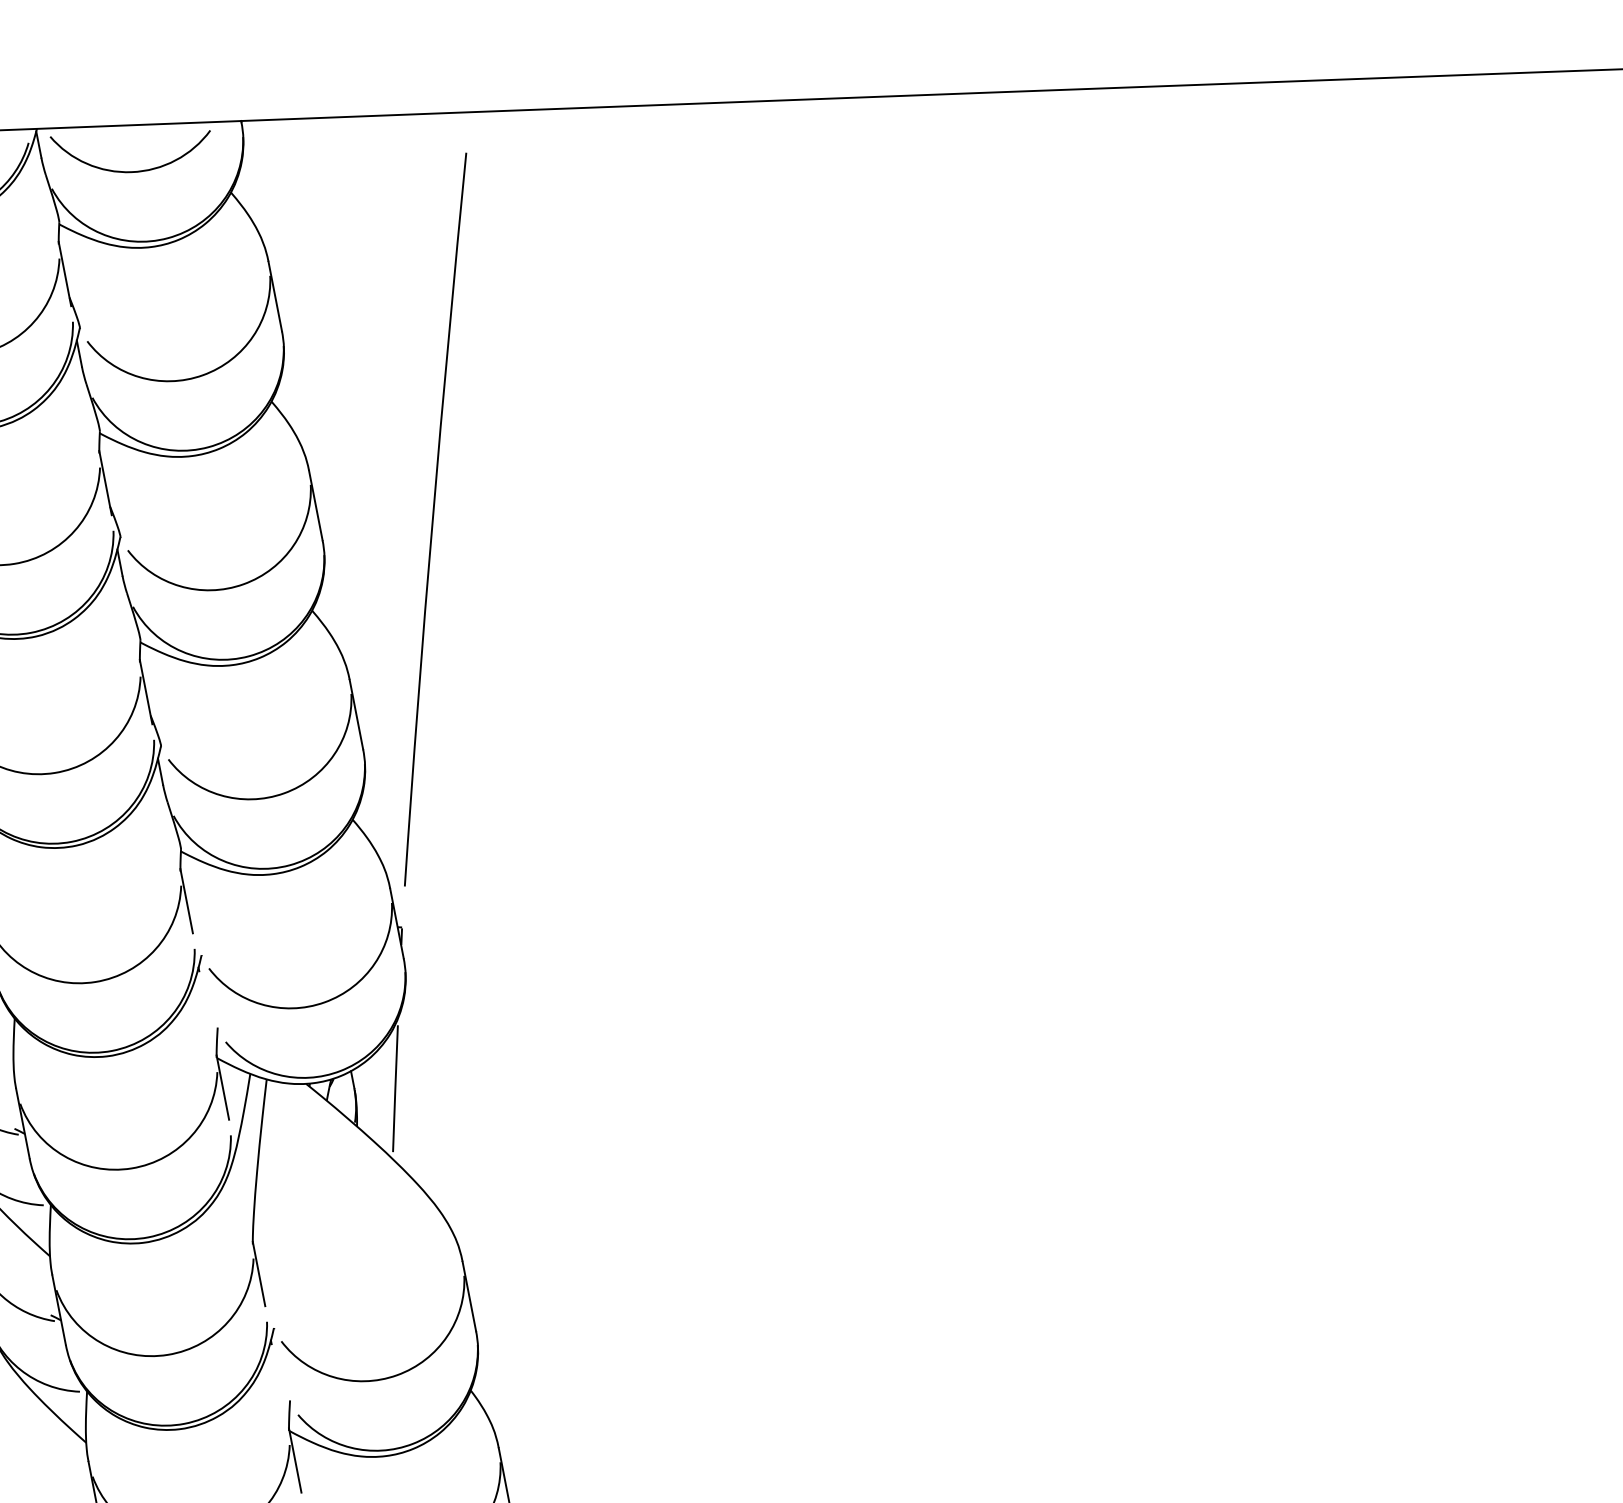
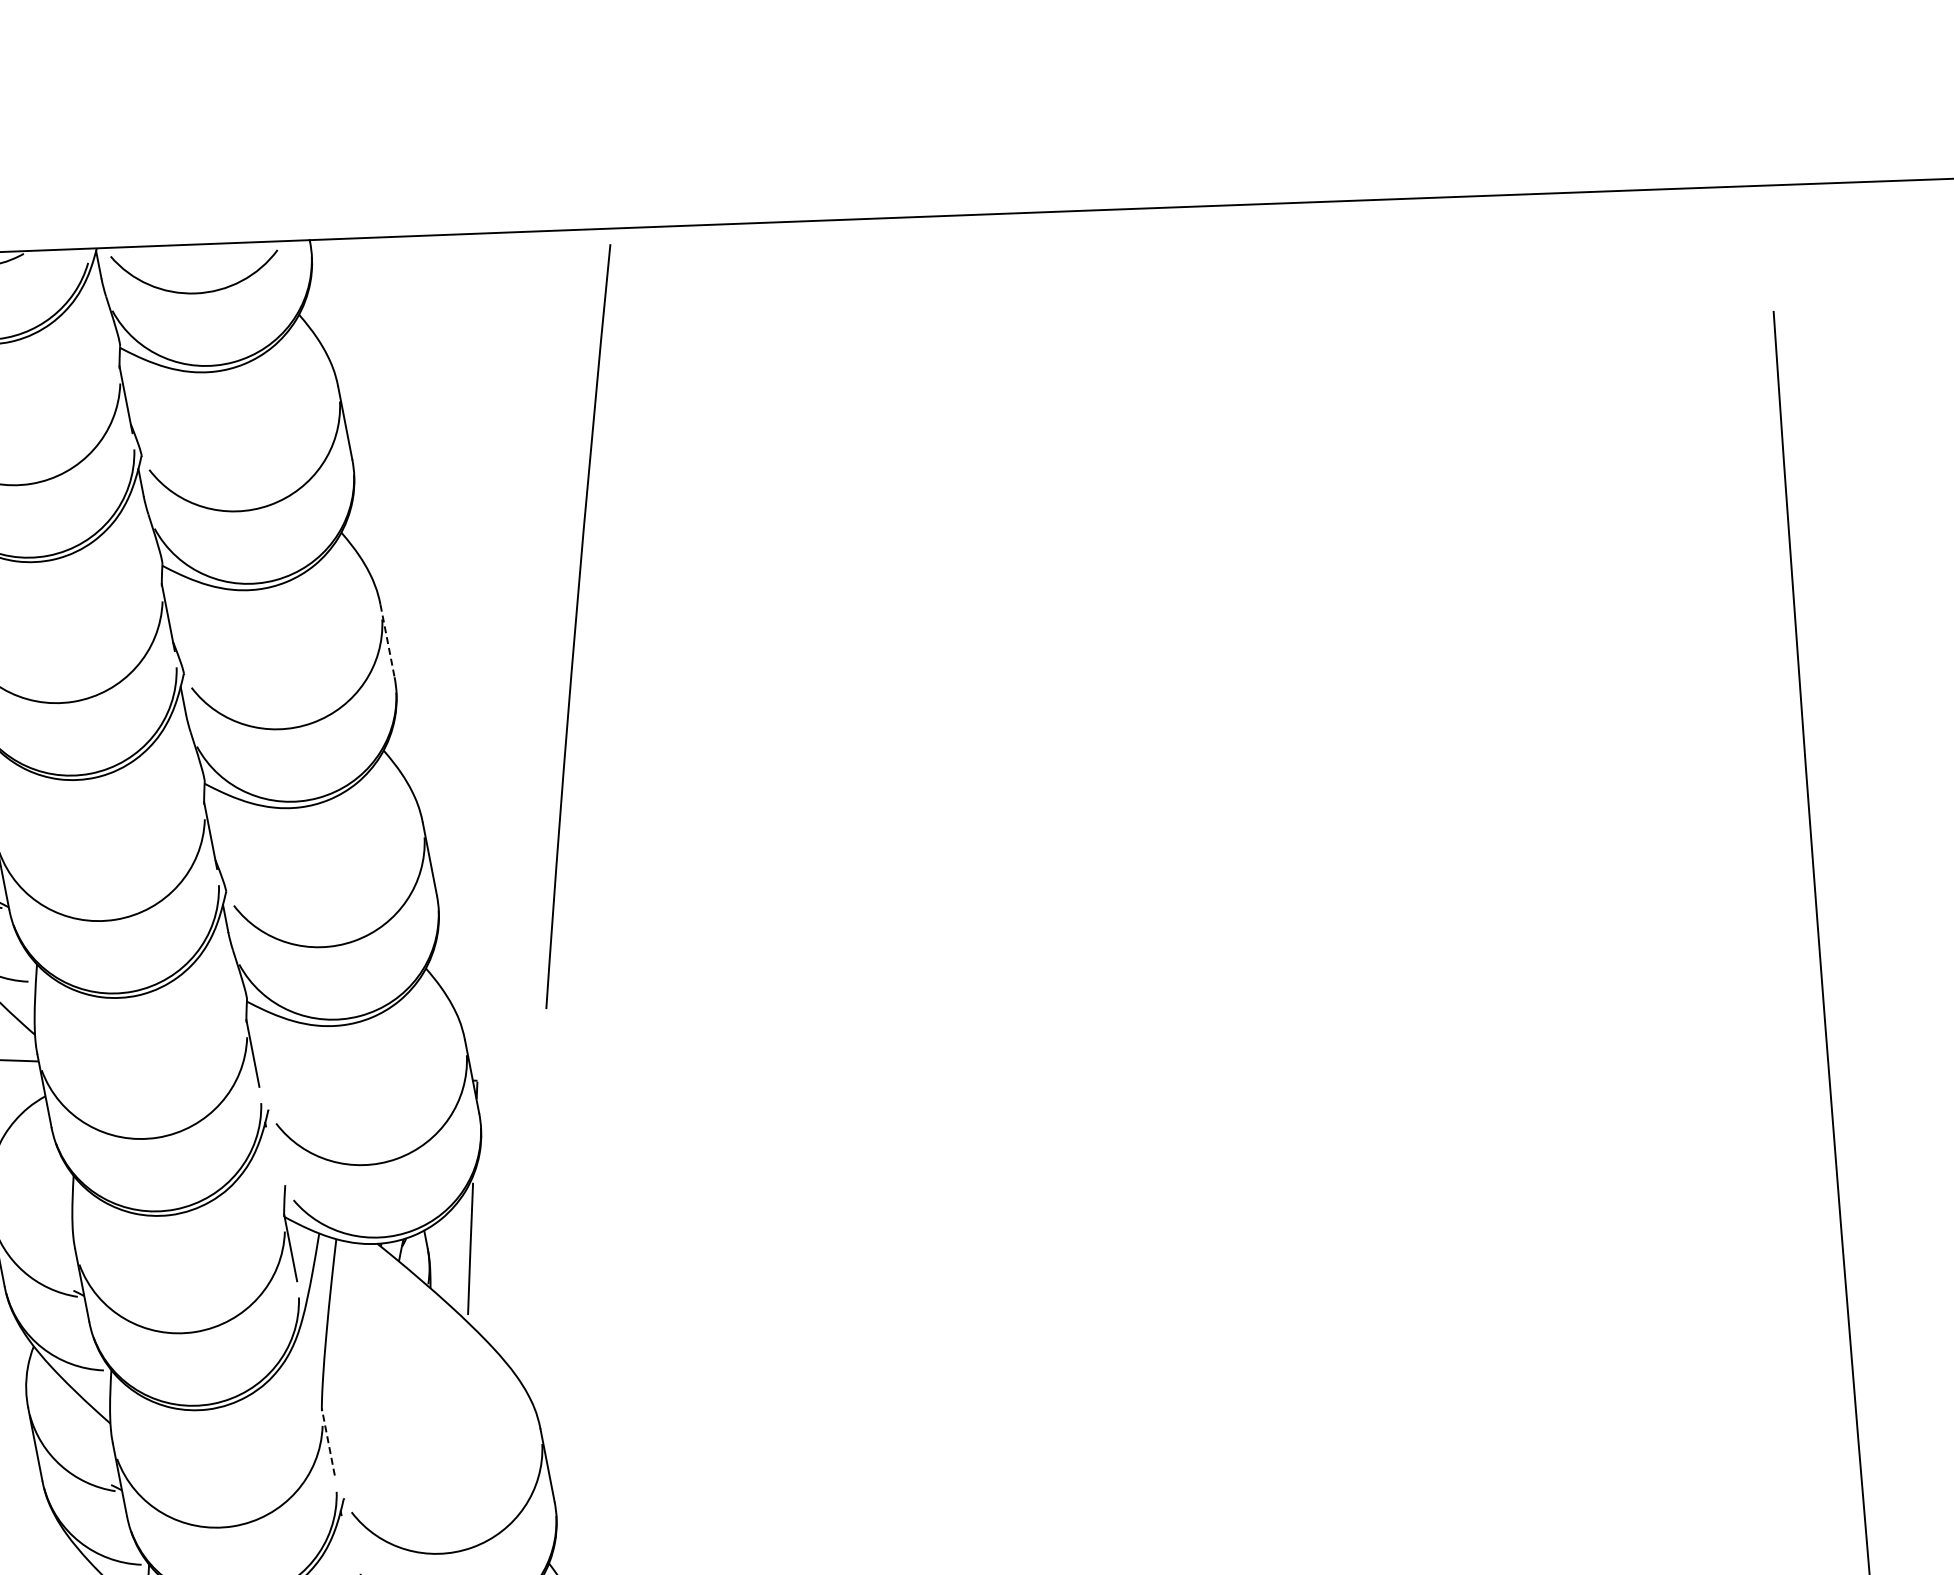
line: (315, 506) -> (387, 641), solid -> dashed
curve: (433, 519) -> (576, 626), moved
line: (259, 1273) -> (328, 1441), solid -> dashed

